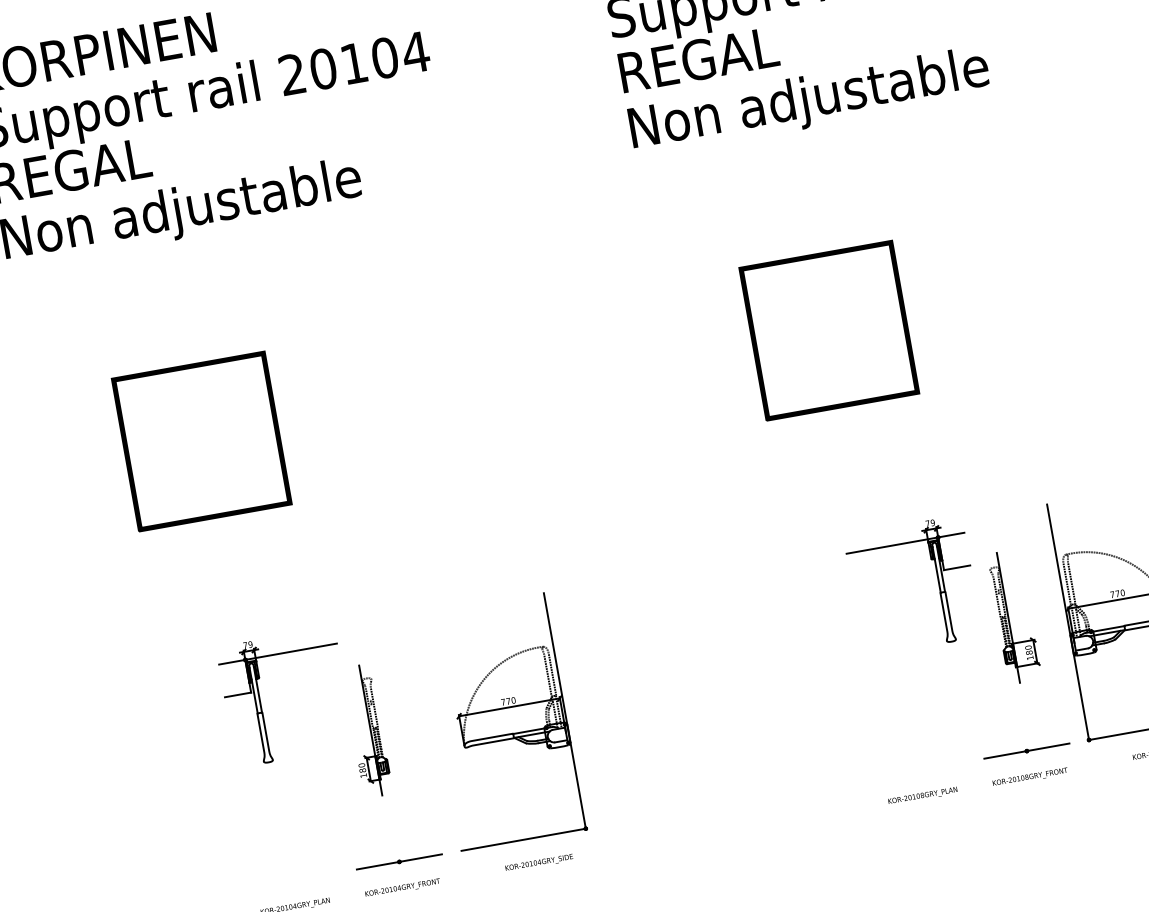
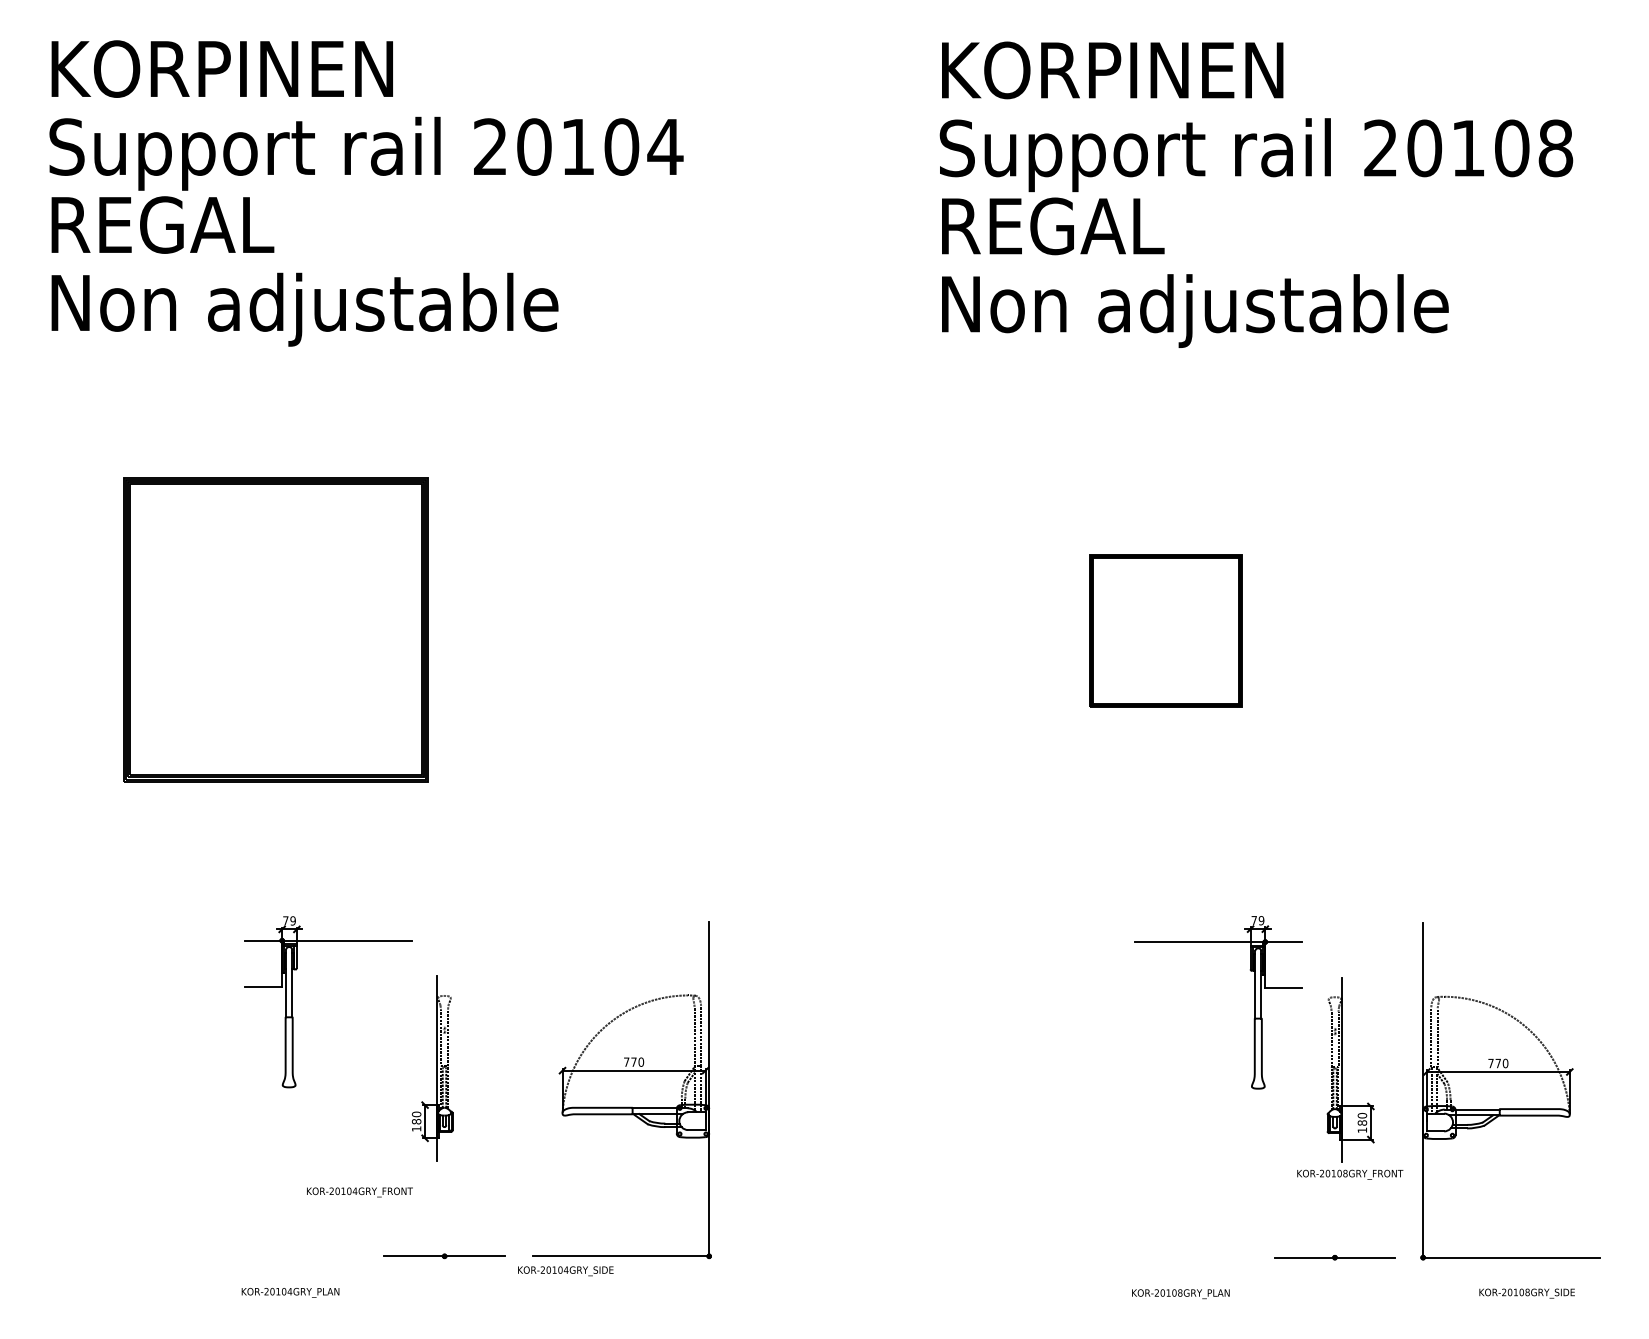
part: (829, 330) -> (1166, 630), size x0.7
part: (201, 441) -> (275, 629), size x1.4
text: (1030, 777) -> (1350, 1174), moved
text: (539, 863) -> (565, 1271), moved
text: (402, 888) -> (359, 1192), moved

